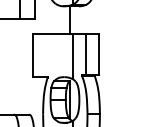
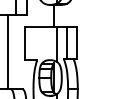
line: (9, 66) -> (7, 51), added

